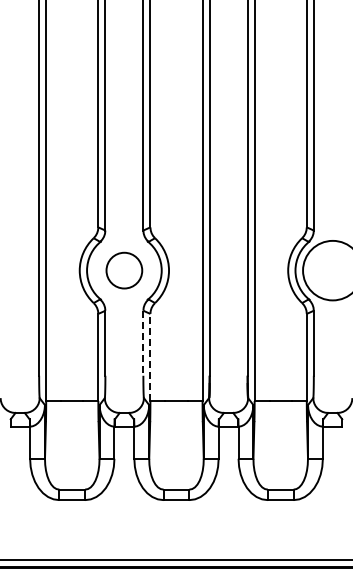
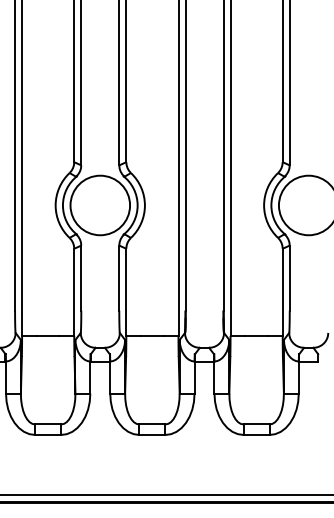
circle: (124, 270) -> (100, 205), size x1.67
line: (143, 343) -> (119, 278), dashed -> solid
line: (150, 357) -> (126, 292), dashed -> solid

